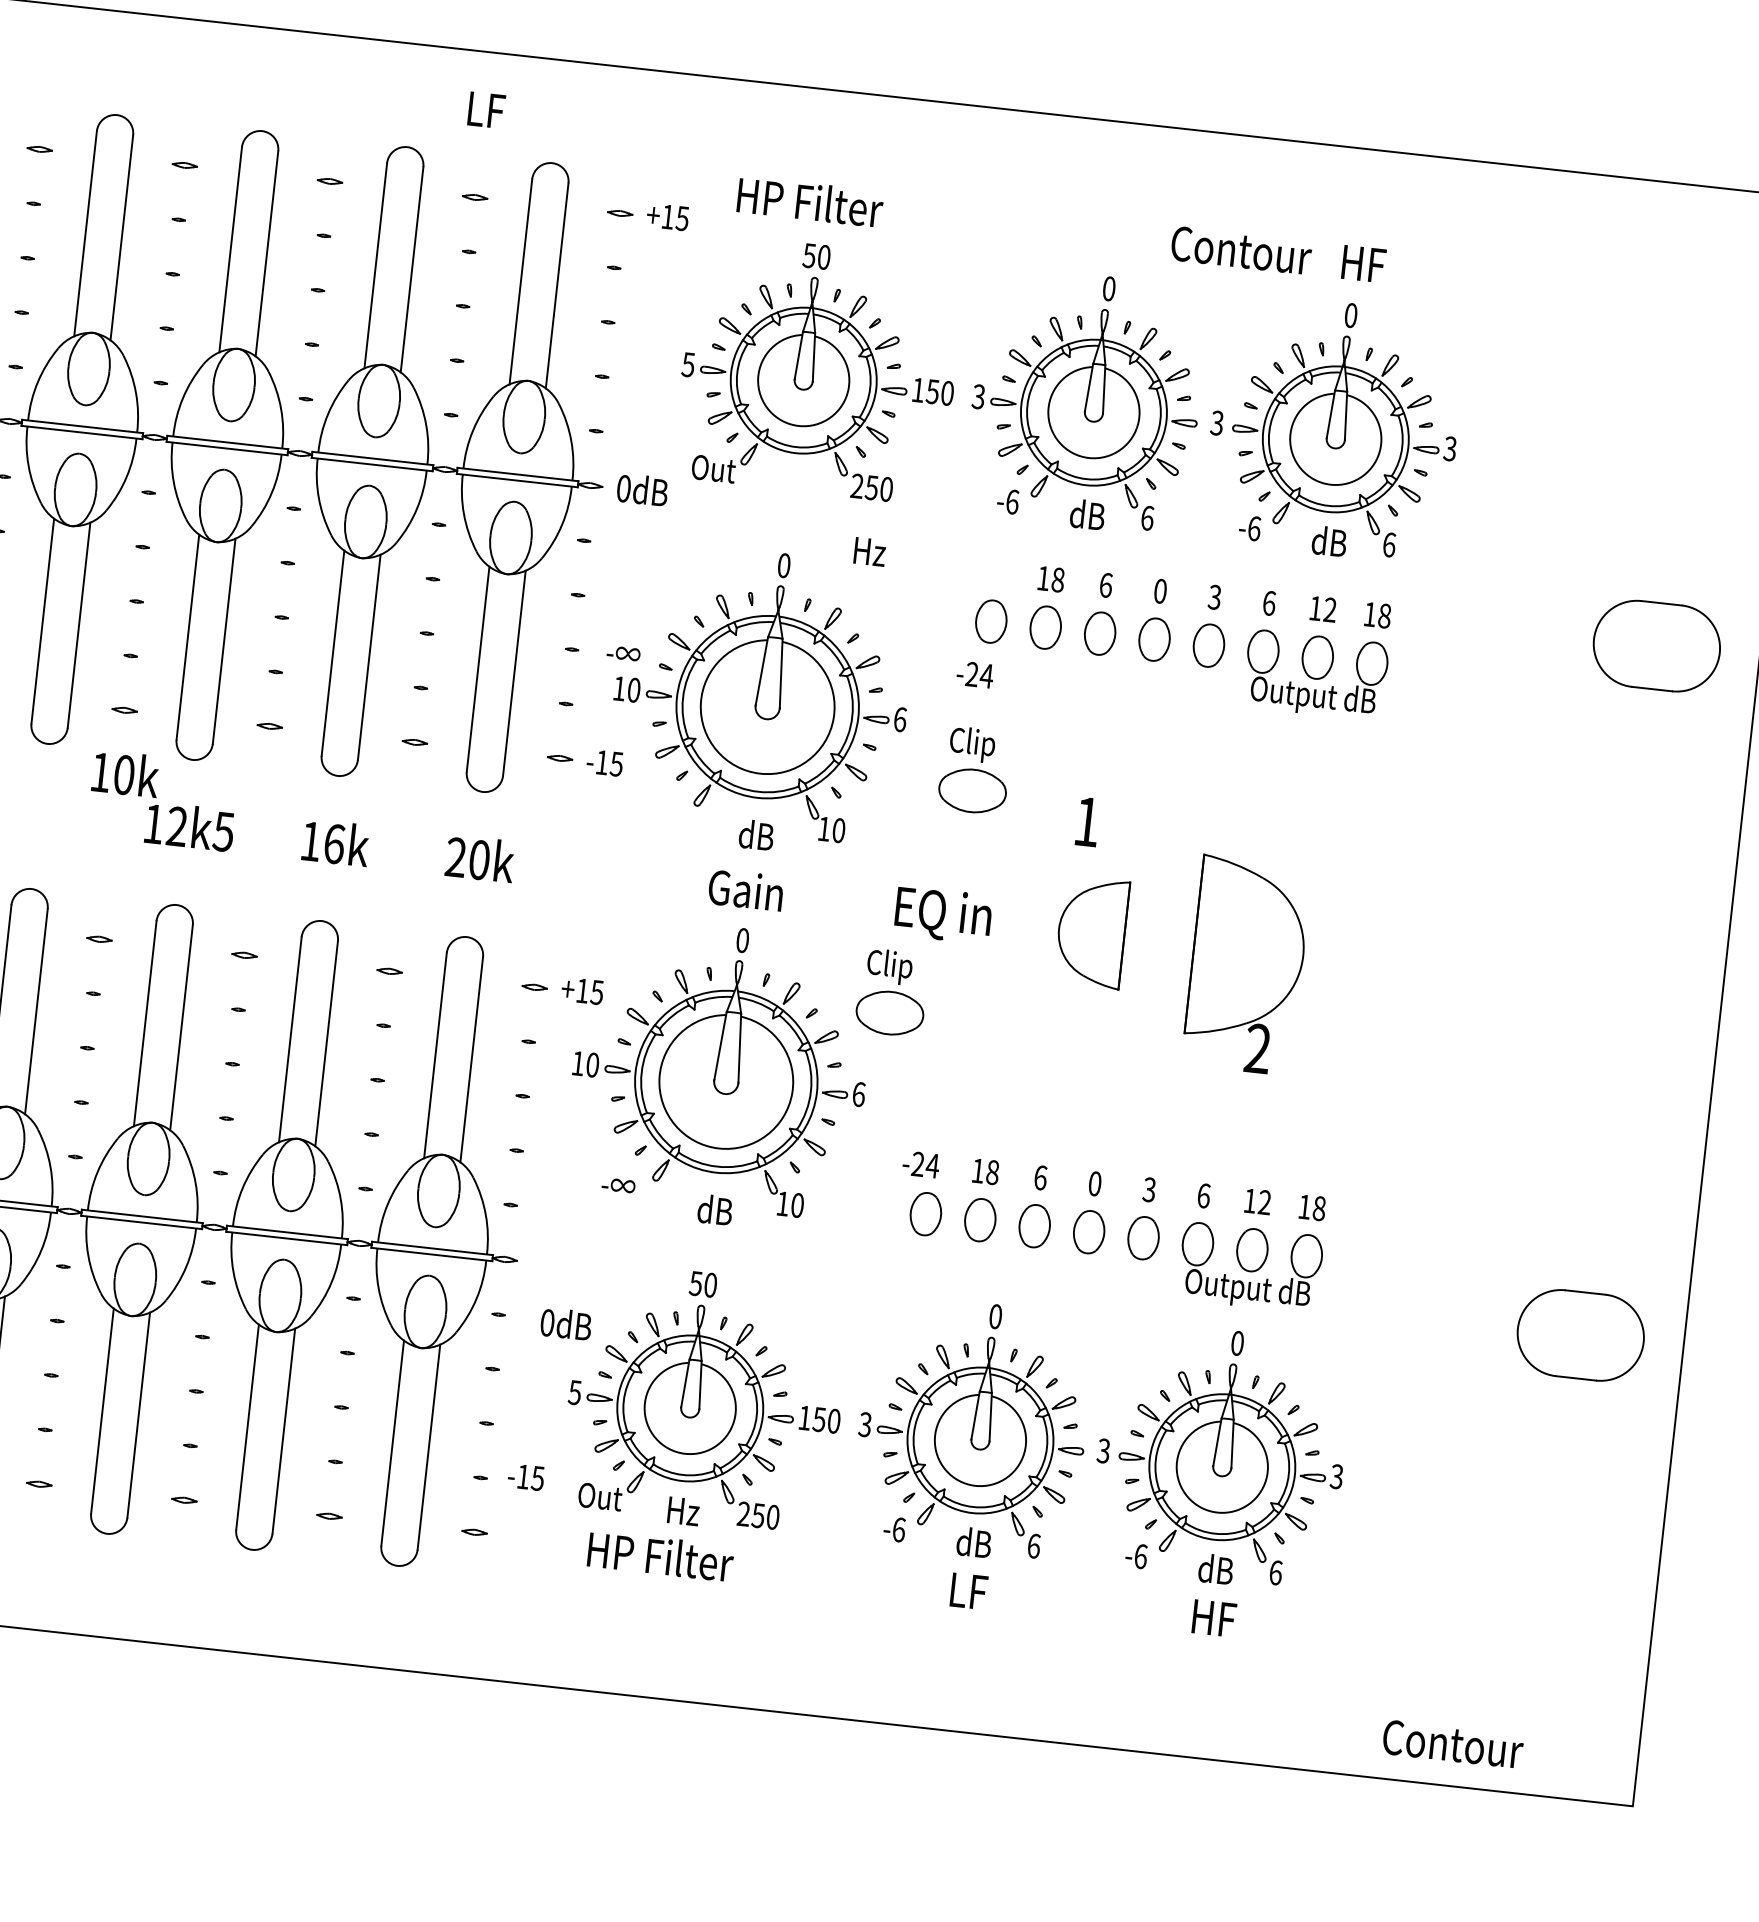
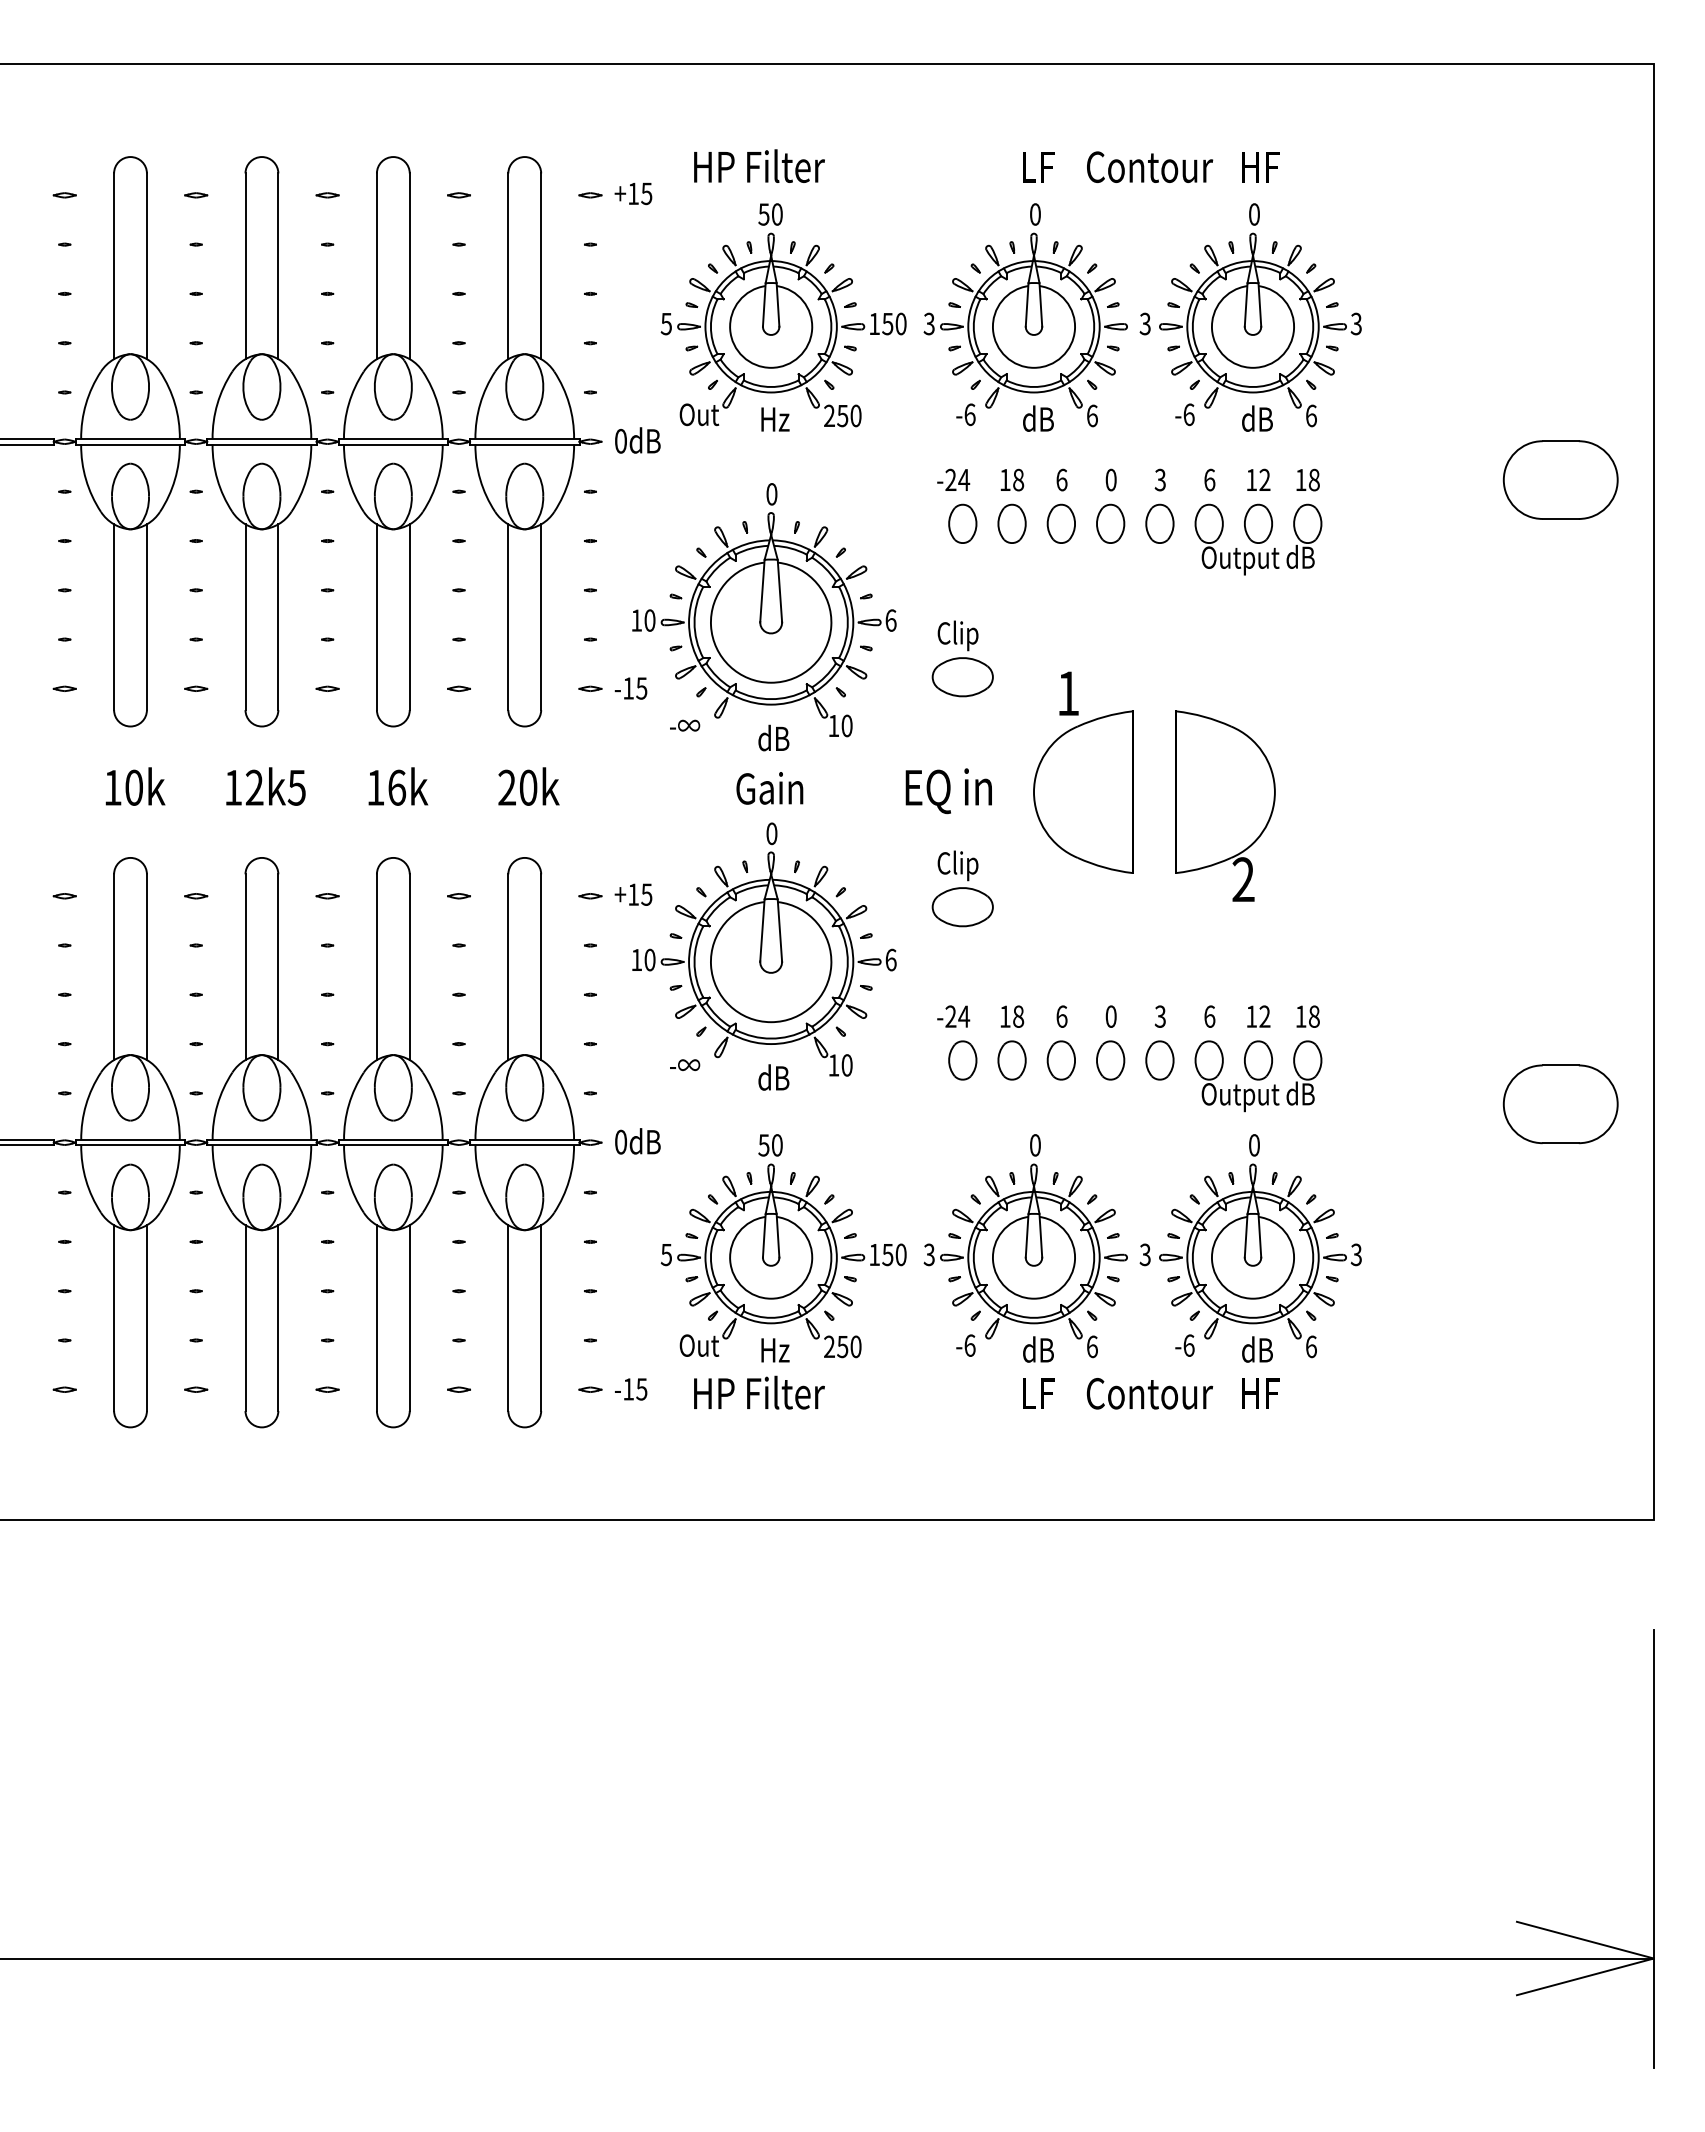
text: (486, 110) -> (1038, 167), moved
text: (870, 551) -> (775, 419), moved
text: (624, 653) -> (685, 725), moved
text: (975, 674) -> (953, 479), moved
text: (125, 773) -> (135, 786), moved
part: (1091, 931) -> (1083, 791), size x1.67
part: (891, 992) -> (962, 888), moved
text: (565, 1324) -> (637, 1141), moved
text: (526, 1477) -> (631, 1389), moved
text: (1452, 1743) -> (1149, 1393), moved

